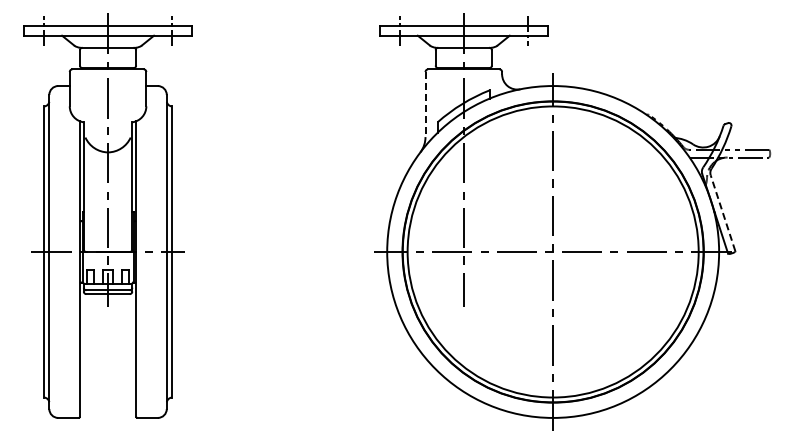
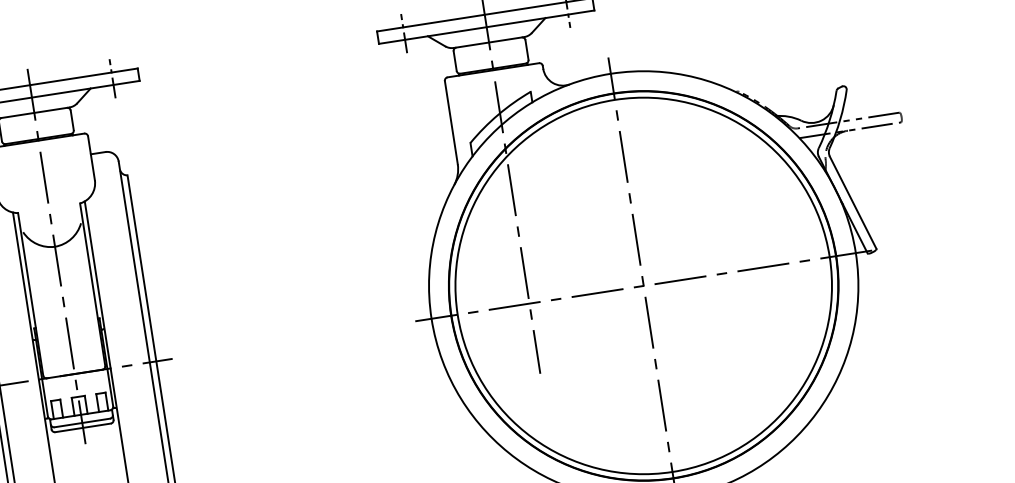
line: (425, 104) -> (451, 122), dashed -> solid
line: (723, 213) -> (853, 203), dashed -> solid

